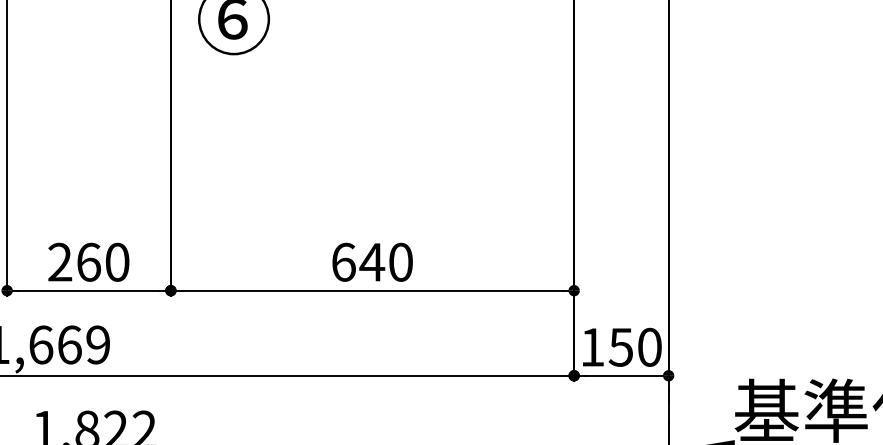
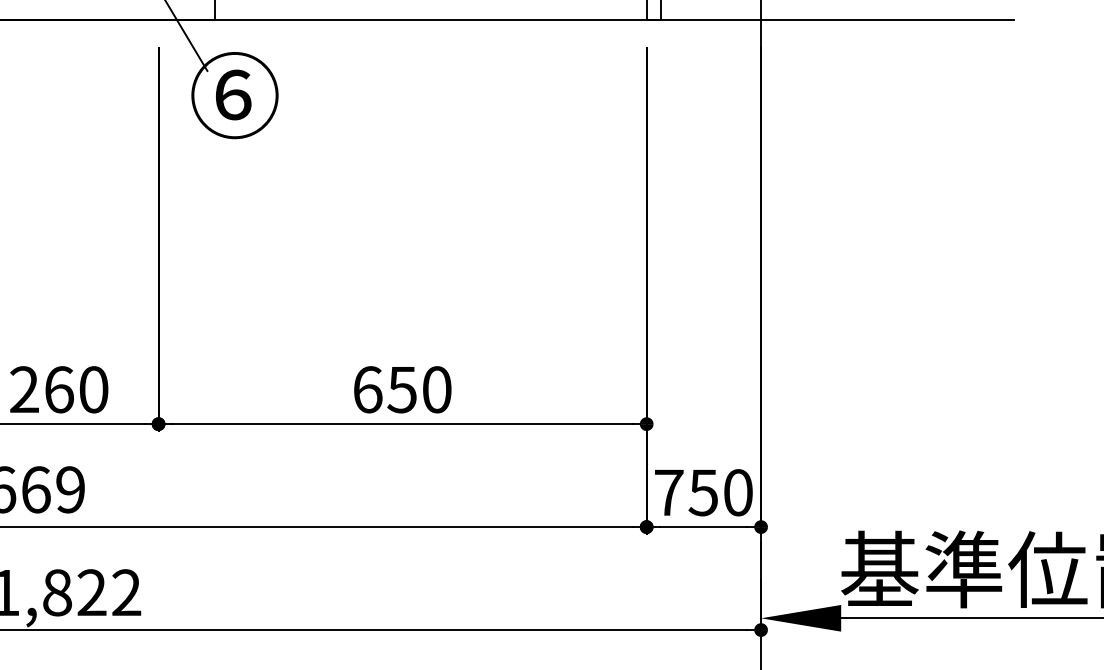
text: (371, 262) -> (401, 390), 640 -> 650
text: (592, 347) -> (669, 492), 150 -> 750

